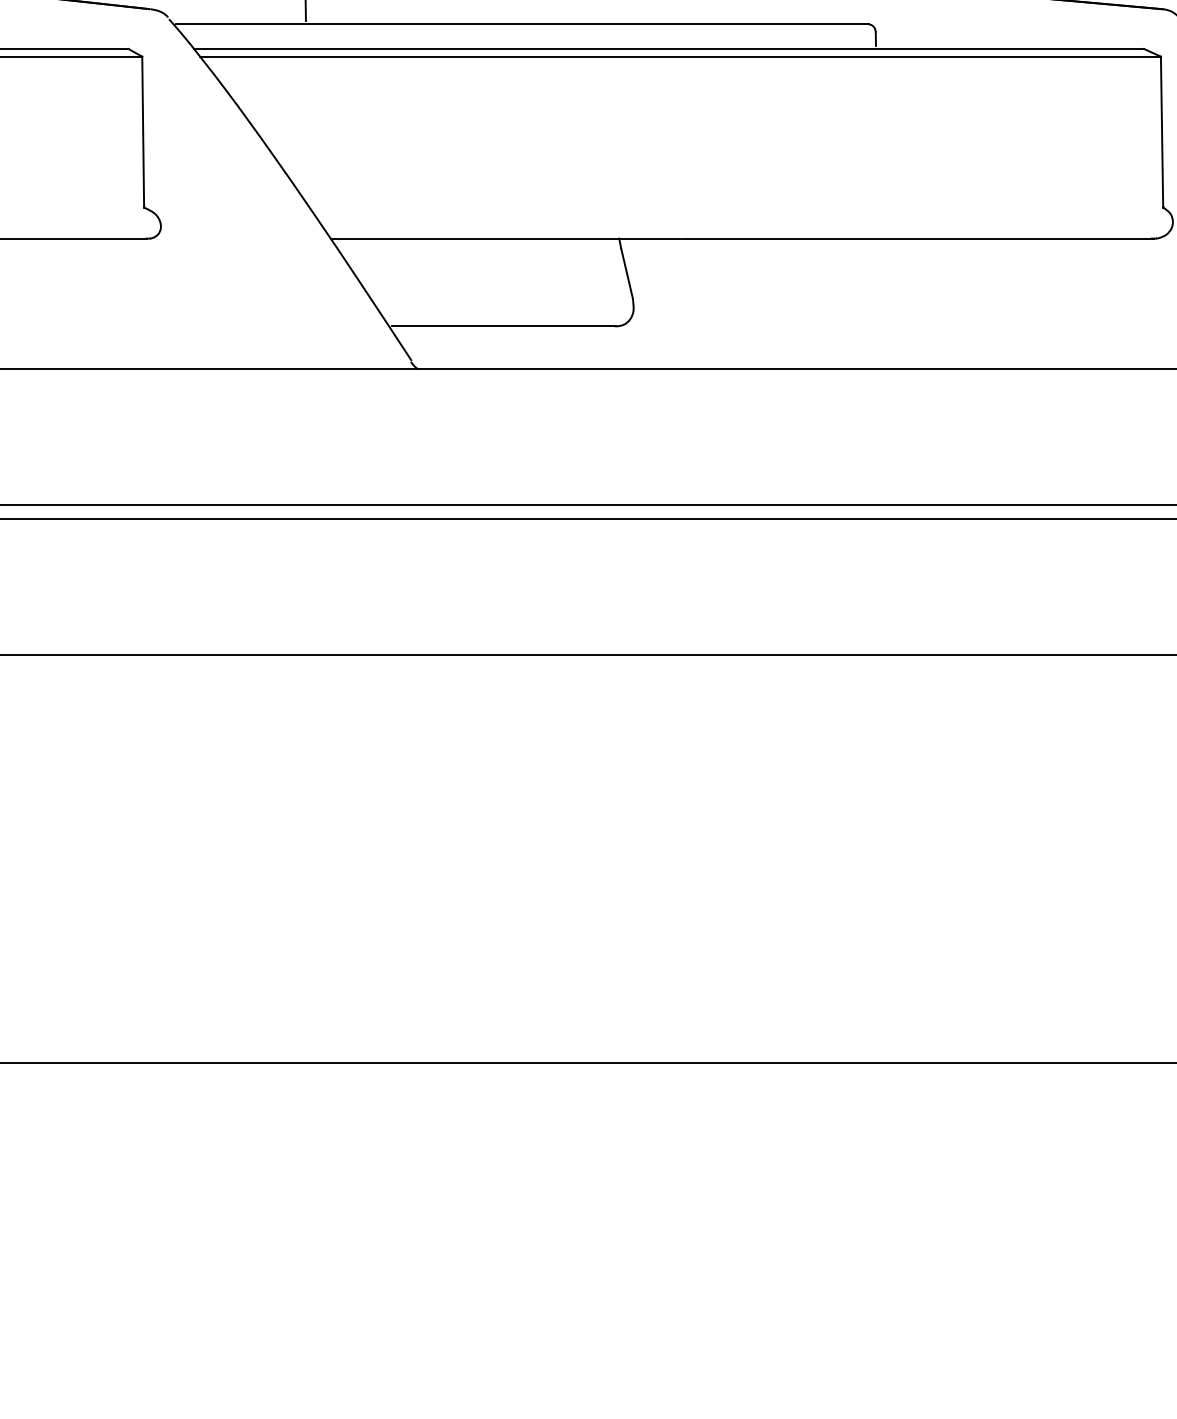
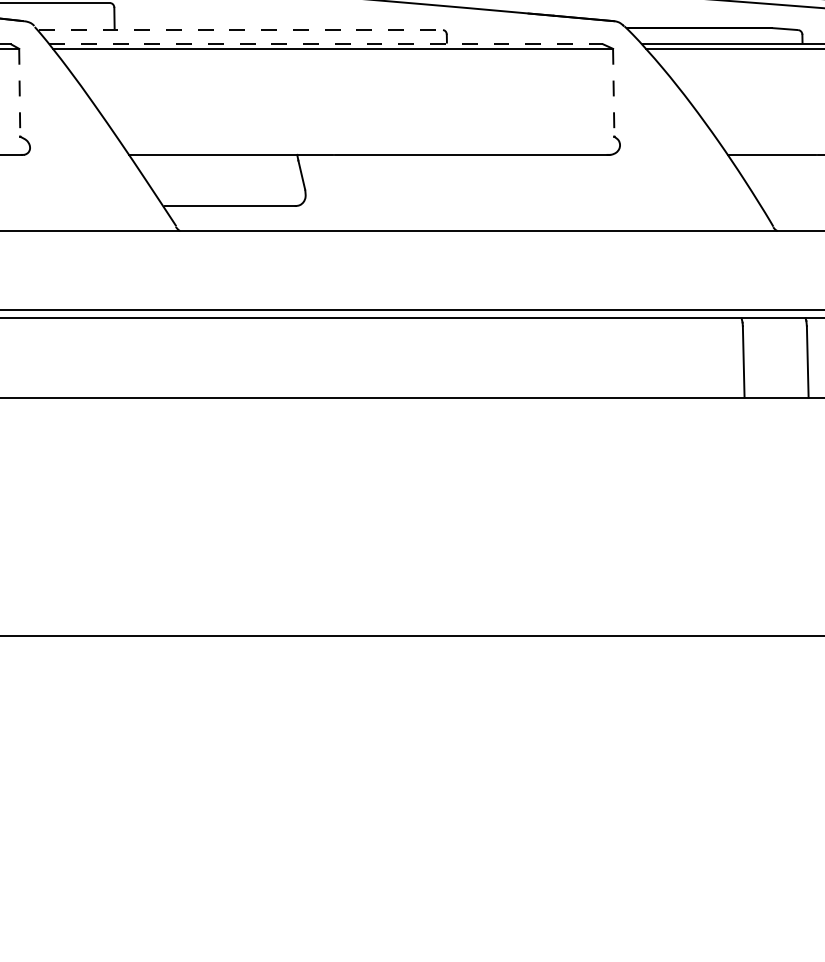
line: (523, 25) -> (241, 30), solid -> dashed
line: (669, 49) -> (326, 44), solid -> dashed
line: (142, 131) -> (19, 92), solid -> dashed
line: (1161, 131) -> (613, 92), solid -> dashed

